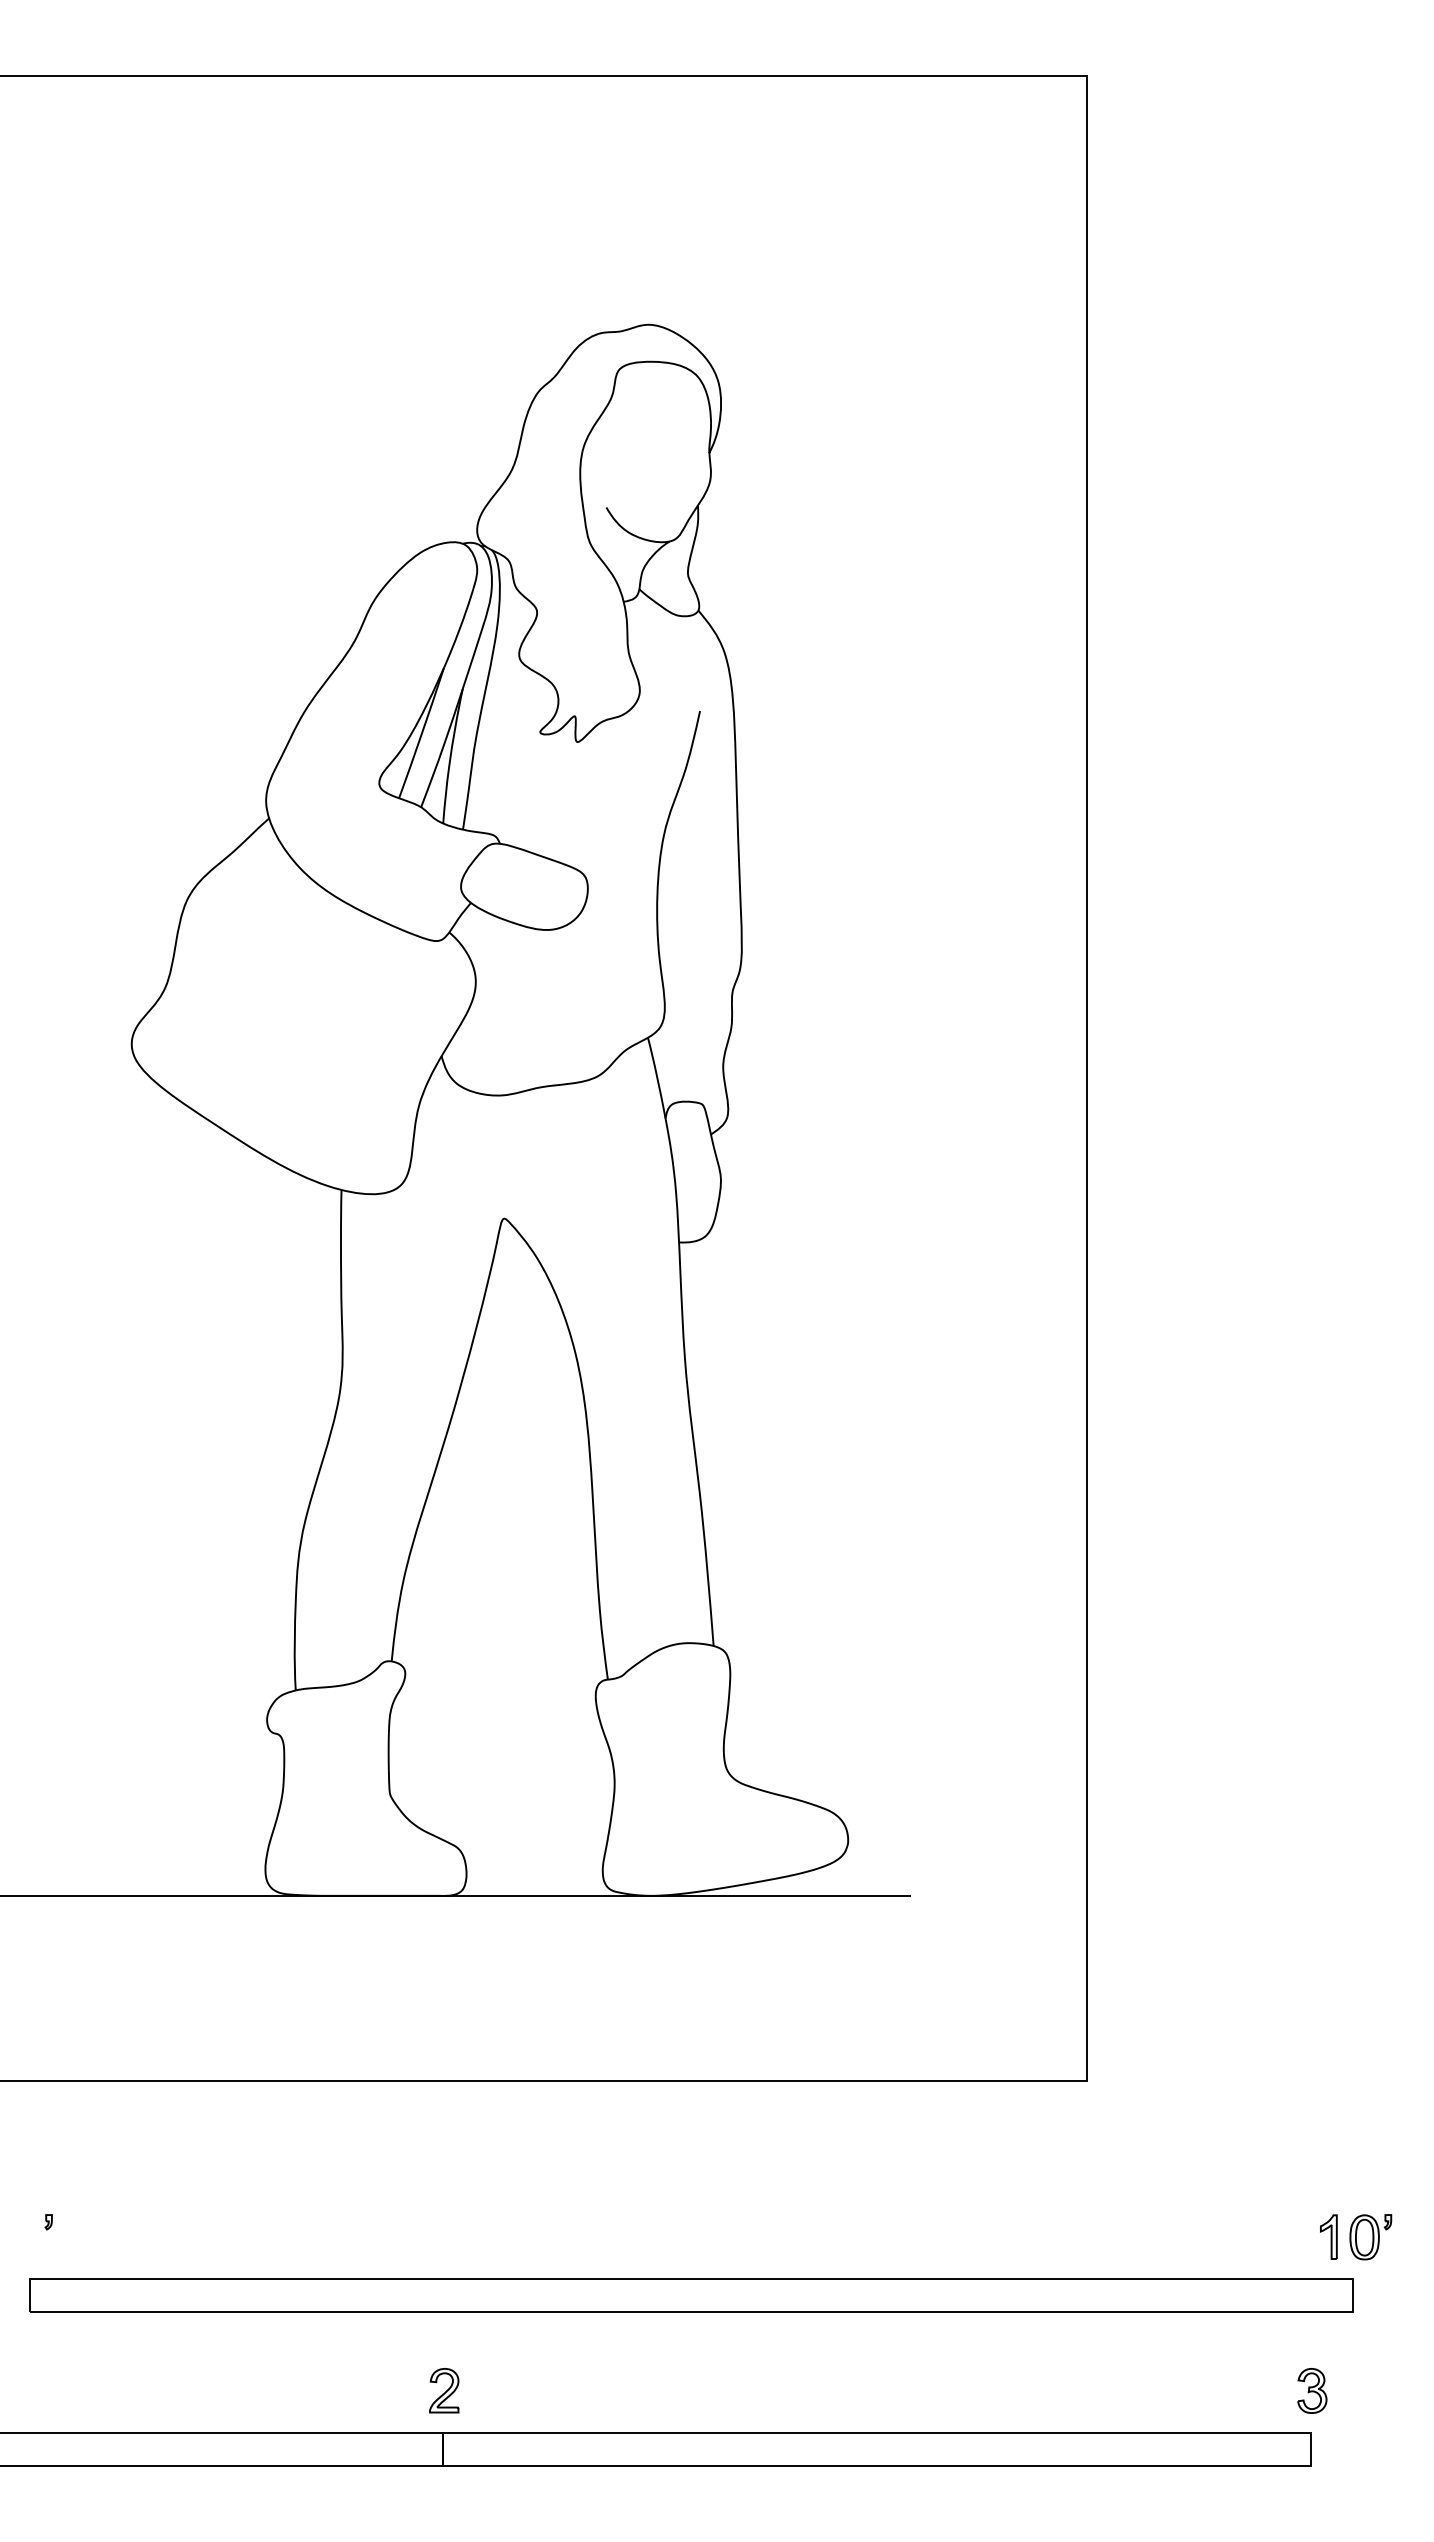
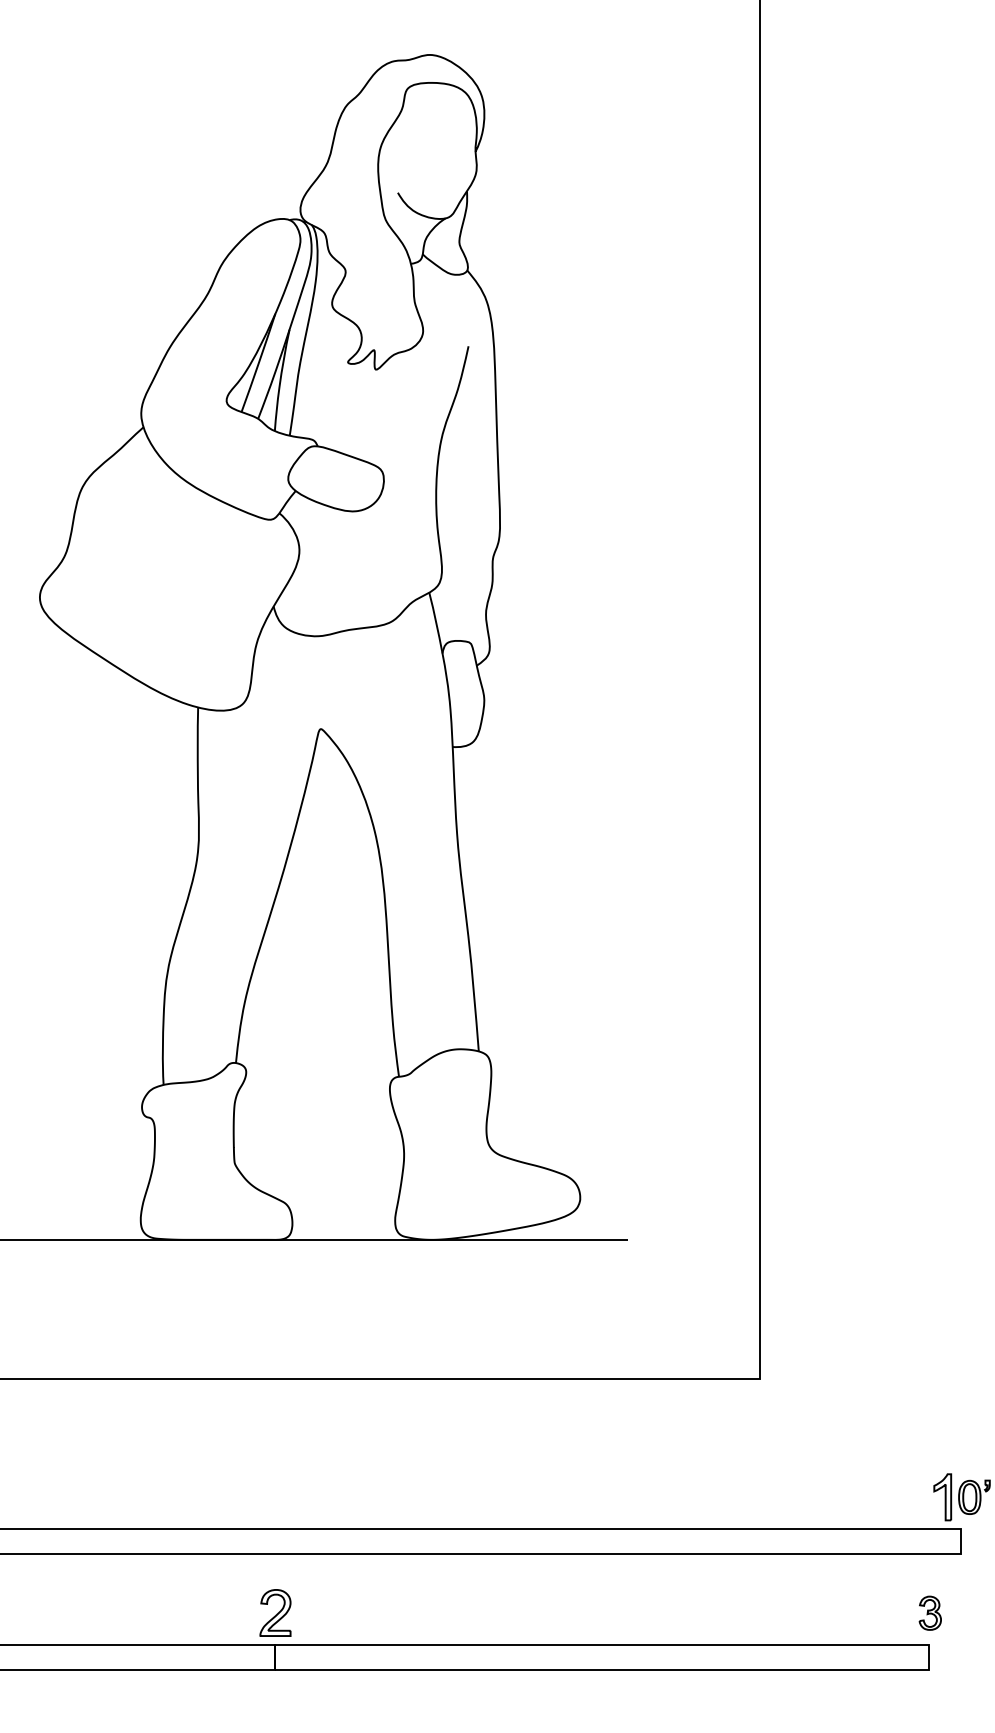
part: (1328, 2236) -> (942, 1496), size x1.4
part: (444, 2390) -> (275, 1612), size x1.4

